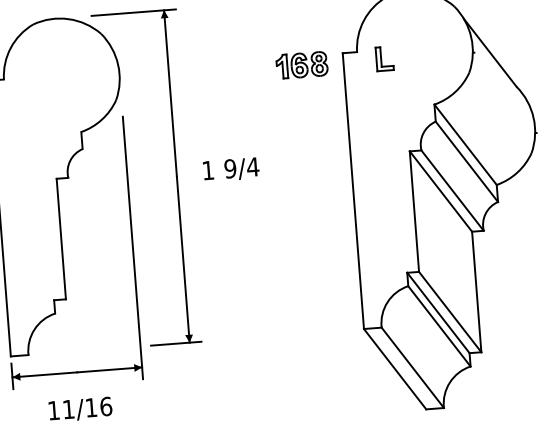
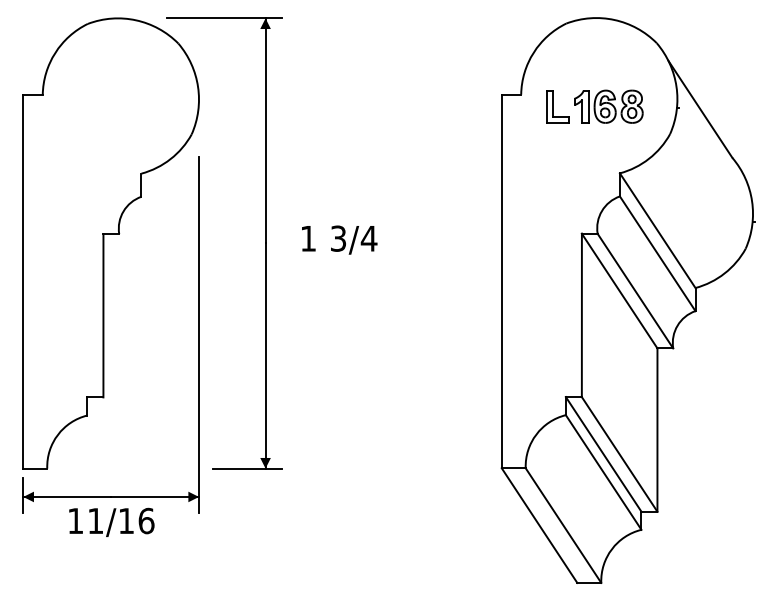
part: (301, 65) -> (608, 106), moved
text: (230, 168) -> (338, 238), 9/4 -> 3/4
text: (80, 408) -> (111, 521), moved

